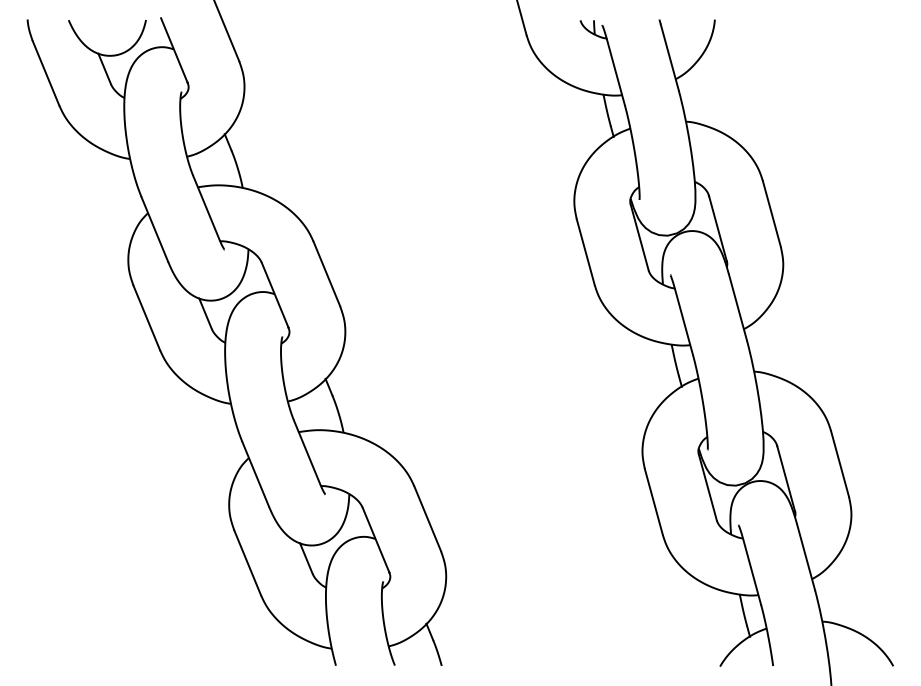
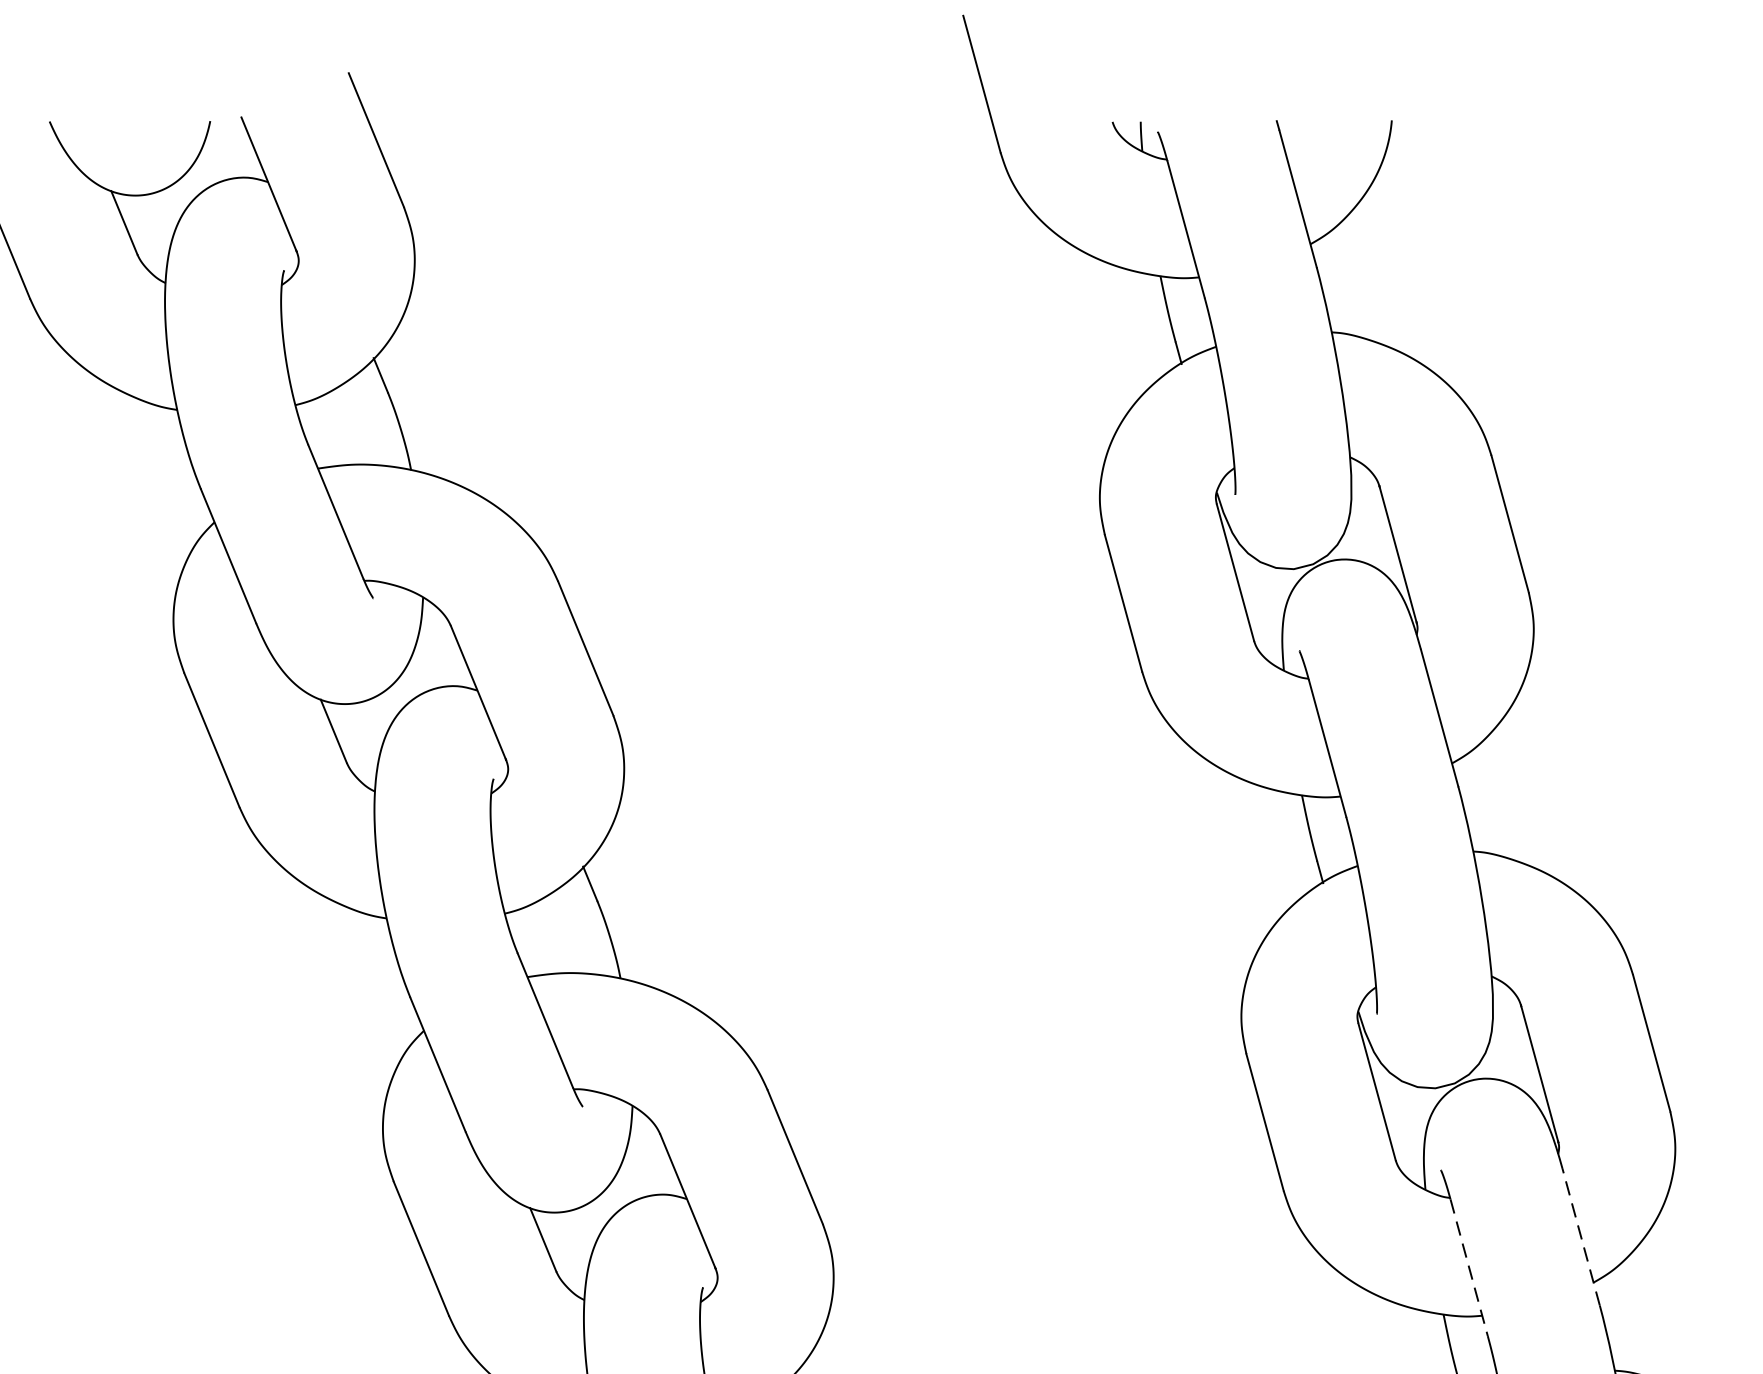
line: (805, 556) -> (1579, 1235), solid -> dashed
line: (752, 572) -> (1469, 1268), solid -> dashed

